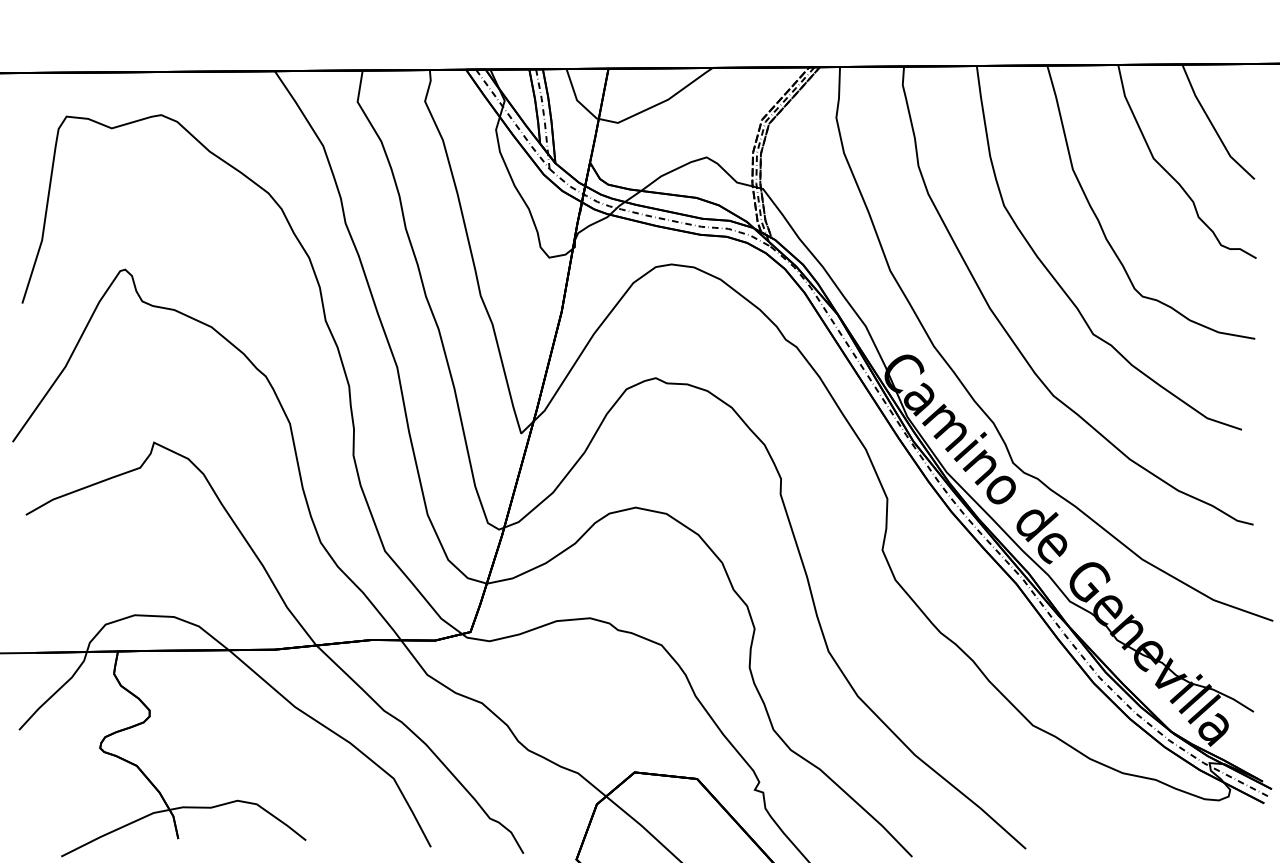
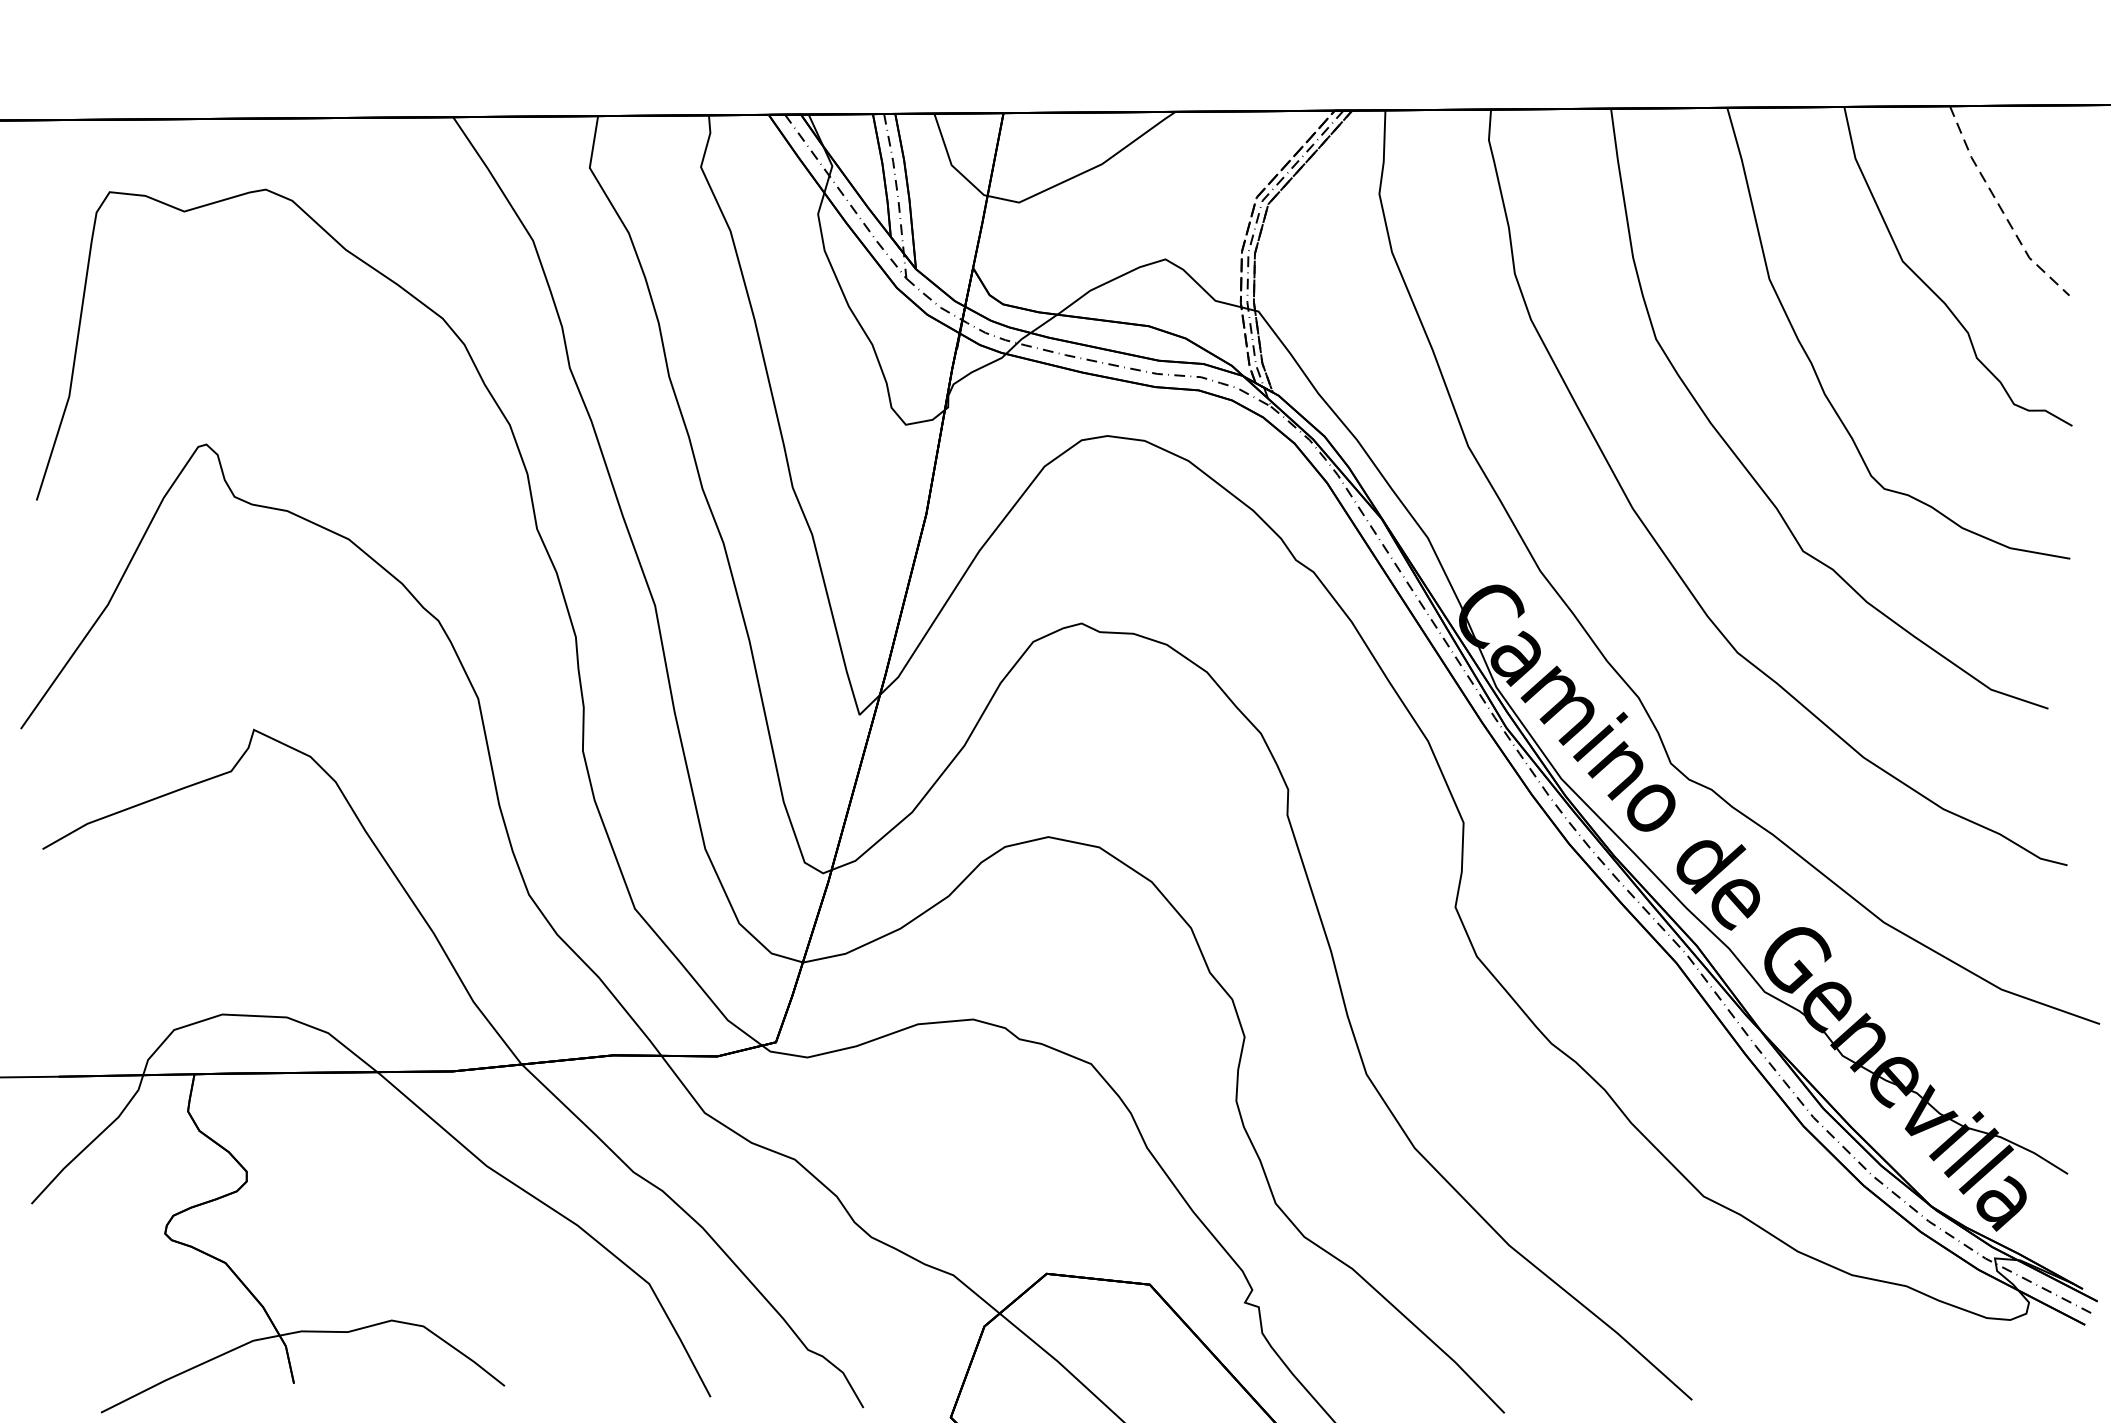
line: (1213, 126) -> (2001, 208), solid -> dashed

